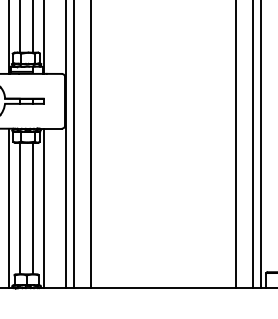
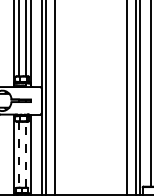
line: (32, 208) -> (25, 154), solid -> dashed
line: (18, 210) -> (18, 155), solid -> dashed

